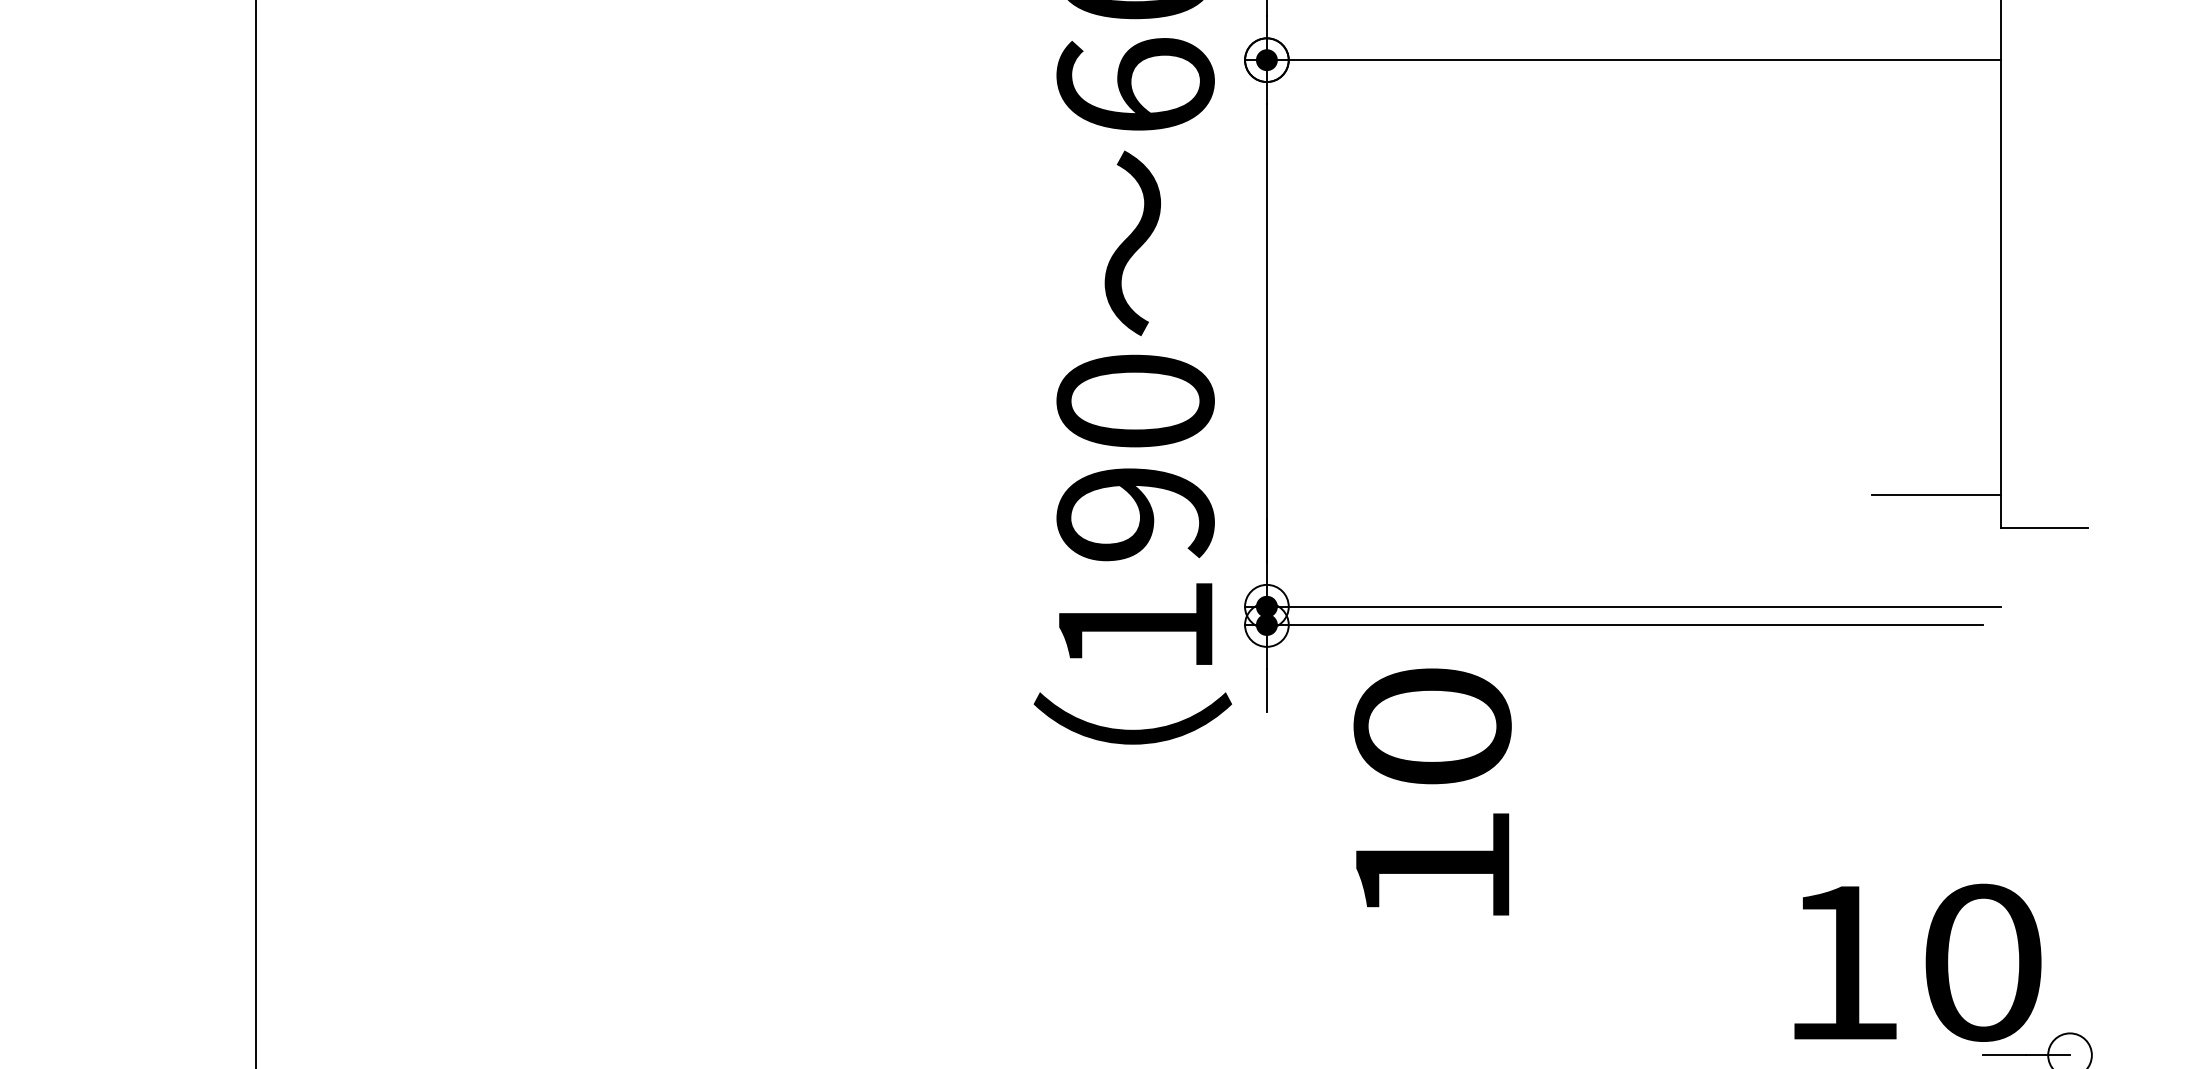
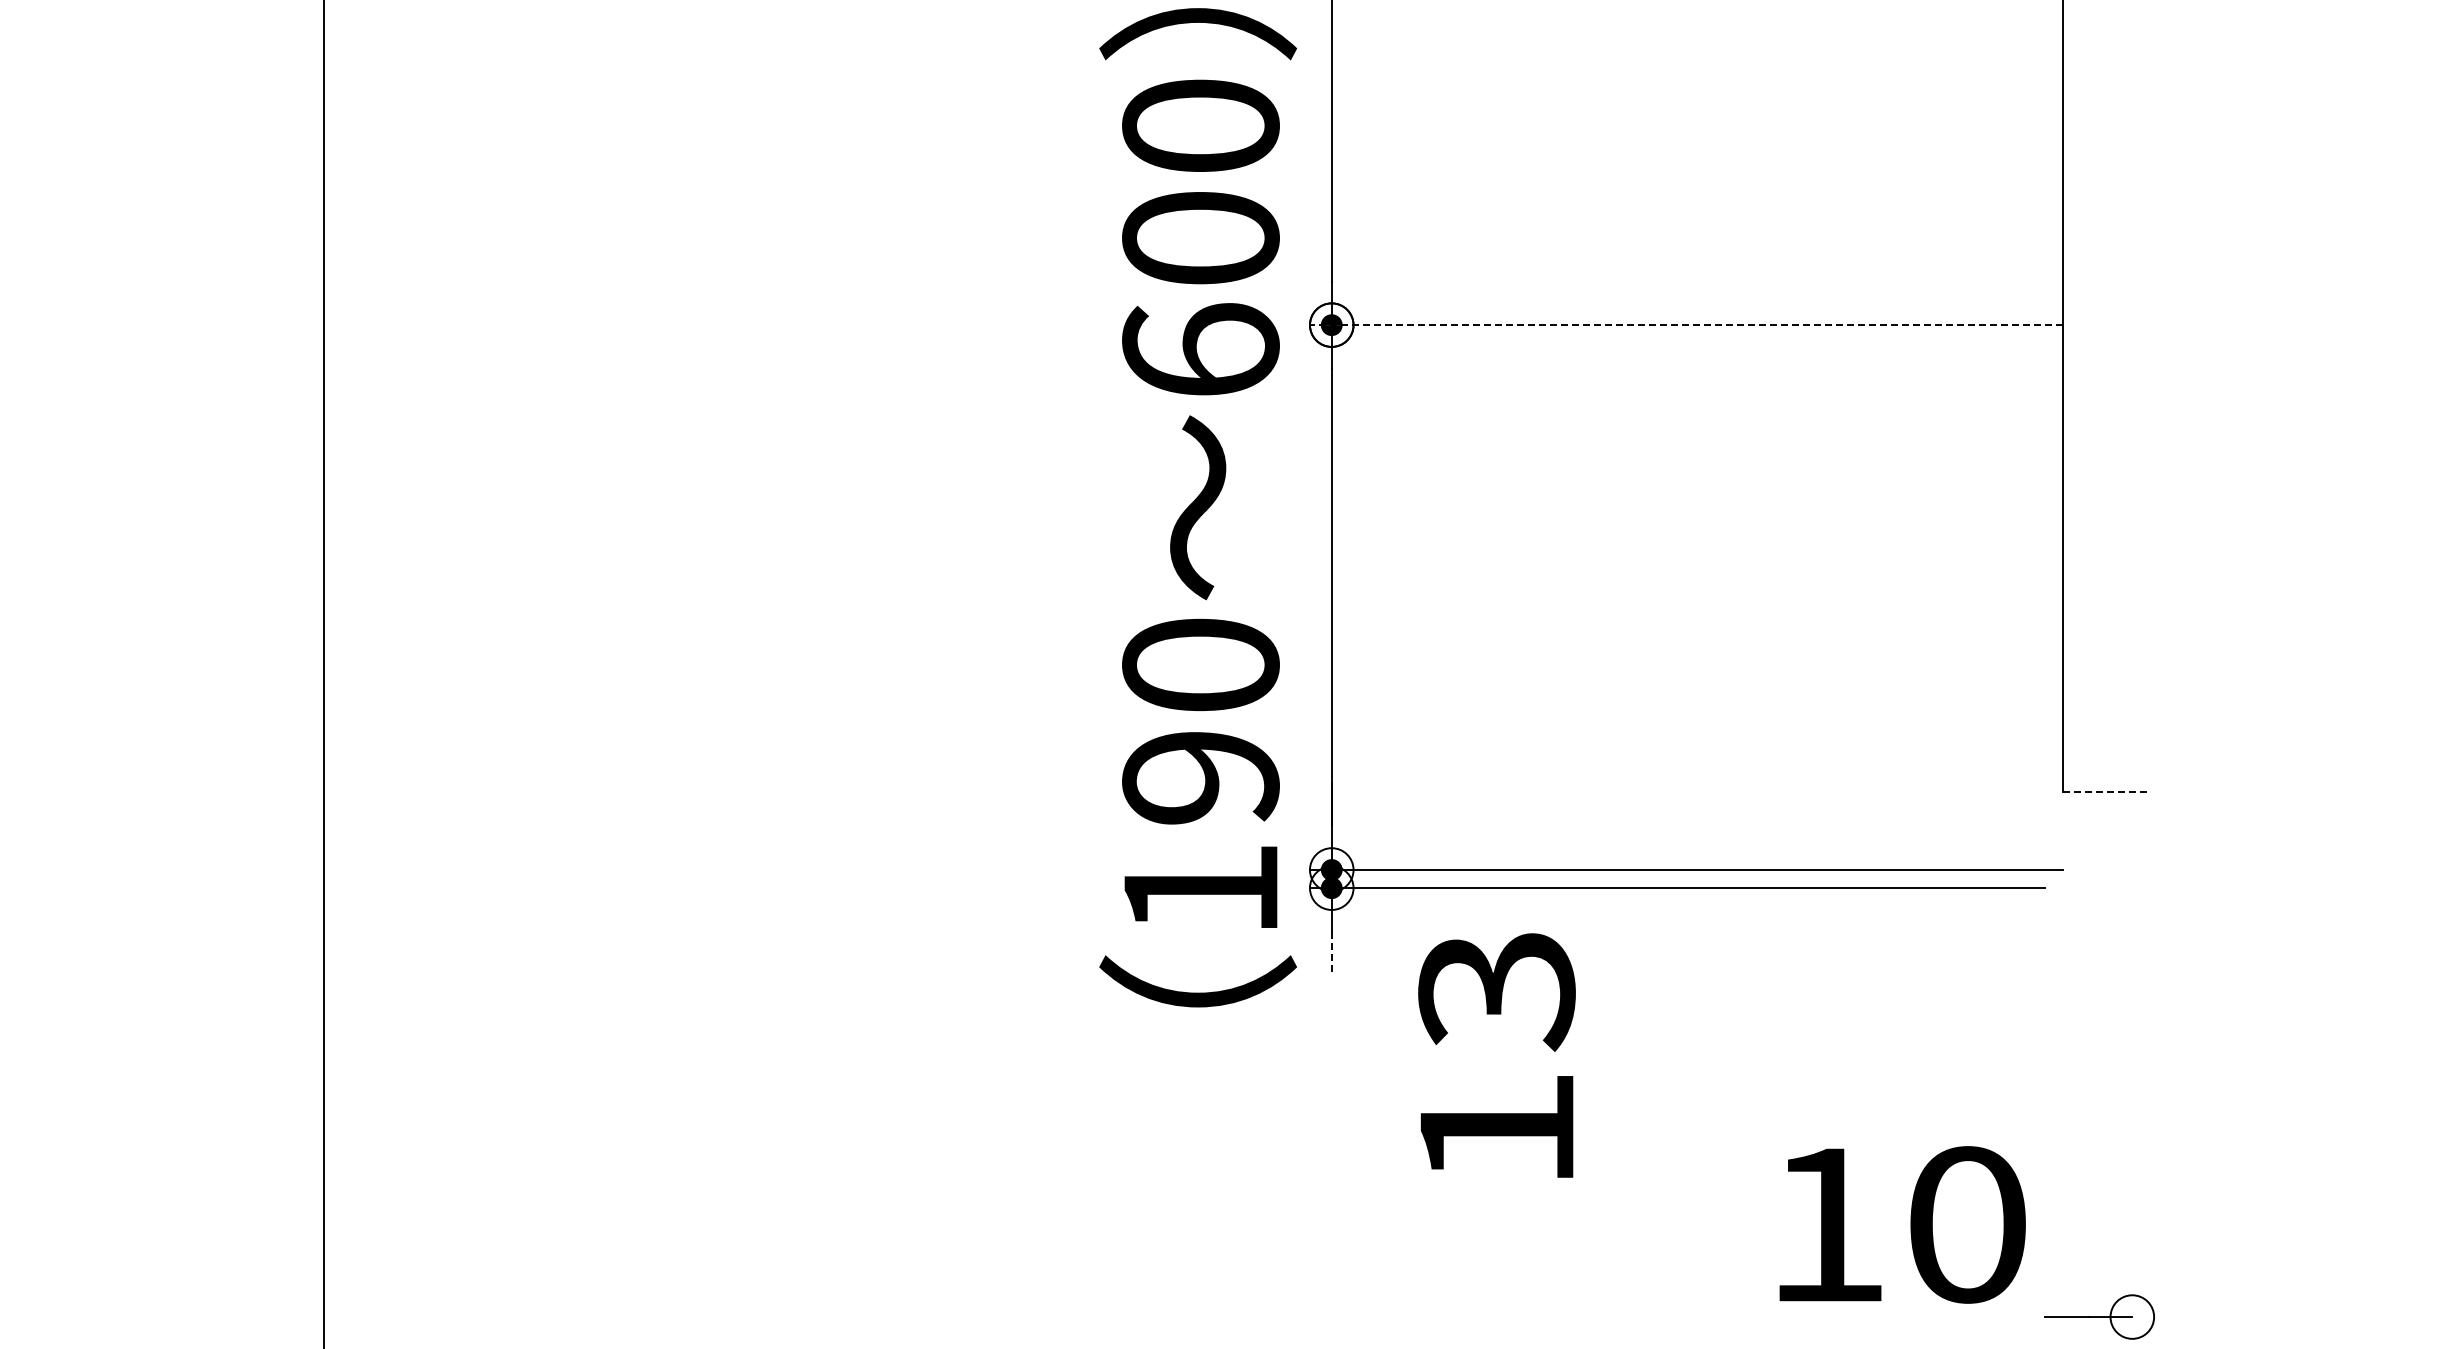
line: (1622, 60) -> (1686, 325), solid -> dashed
line: (1935, 495) -> (1998, 759), removed
line: (2044, 528) -> (2106, 791), solid -> dashed
line: (1266, 690) -> (1331, 953), solid -> dashed
text: (1432, 728) -> (1496, 991), 10 -> 13
text: (1917, 962) -> (1902, 1224), moved

